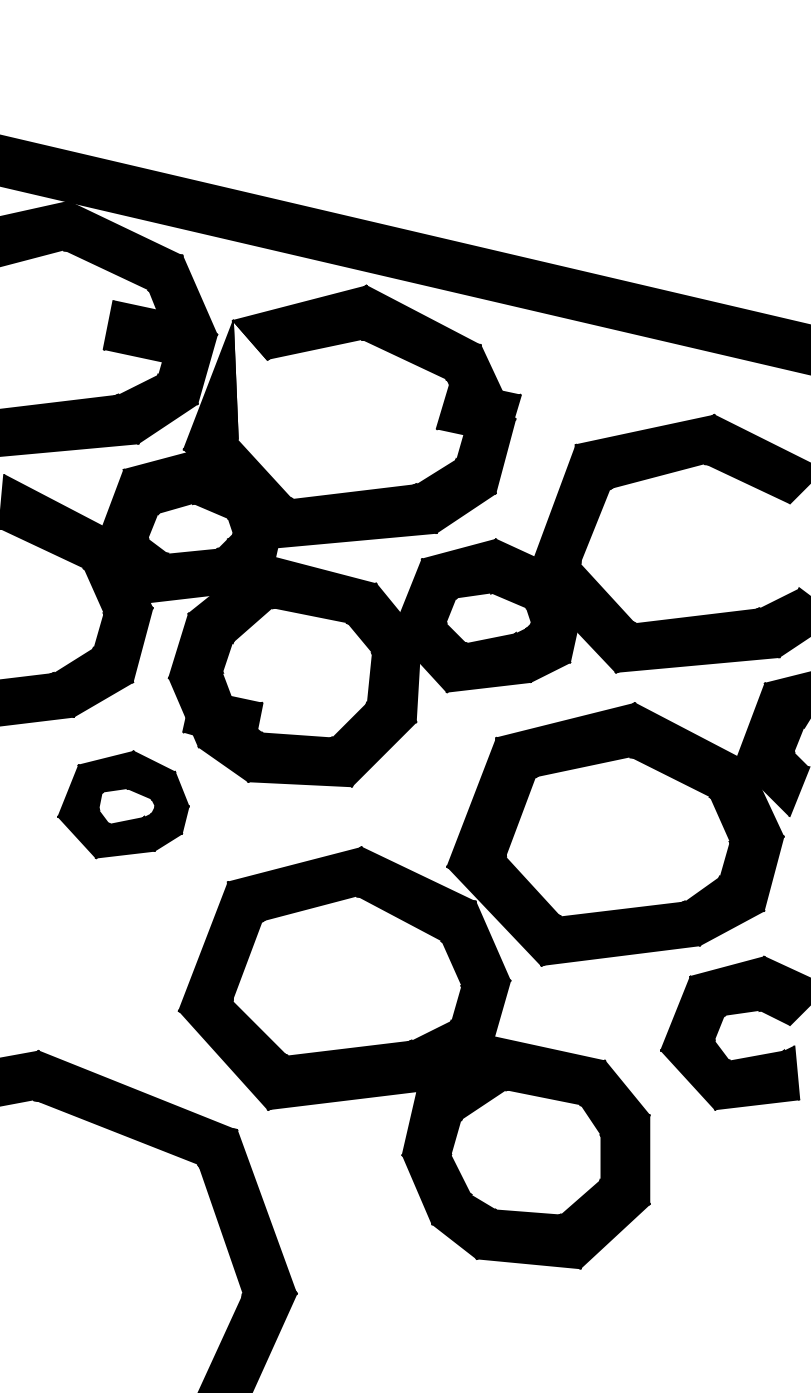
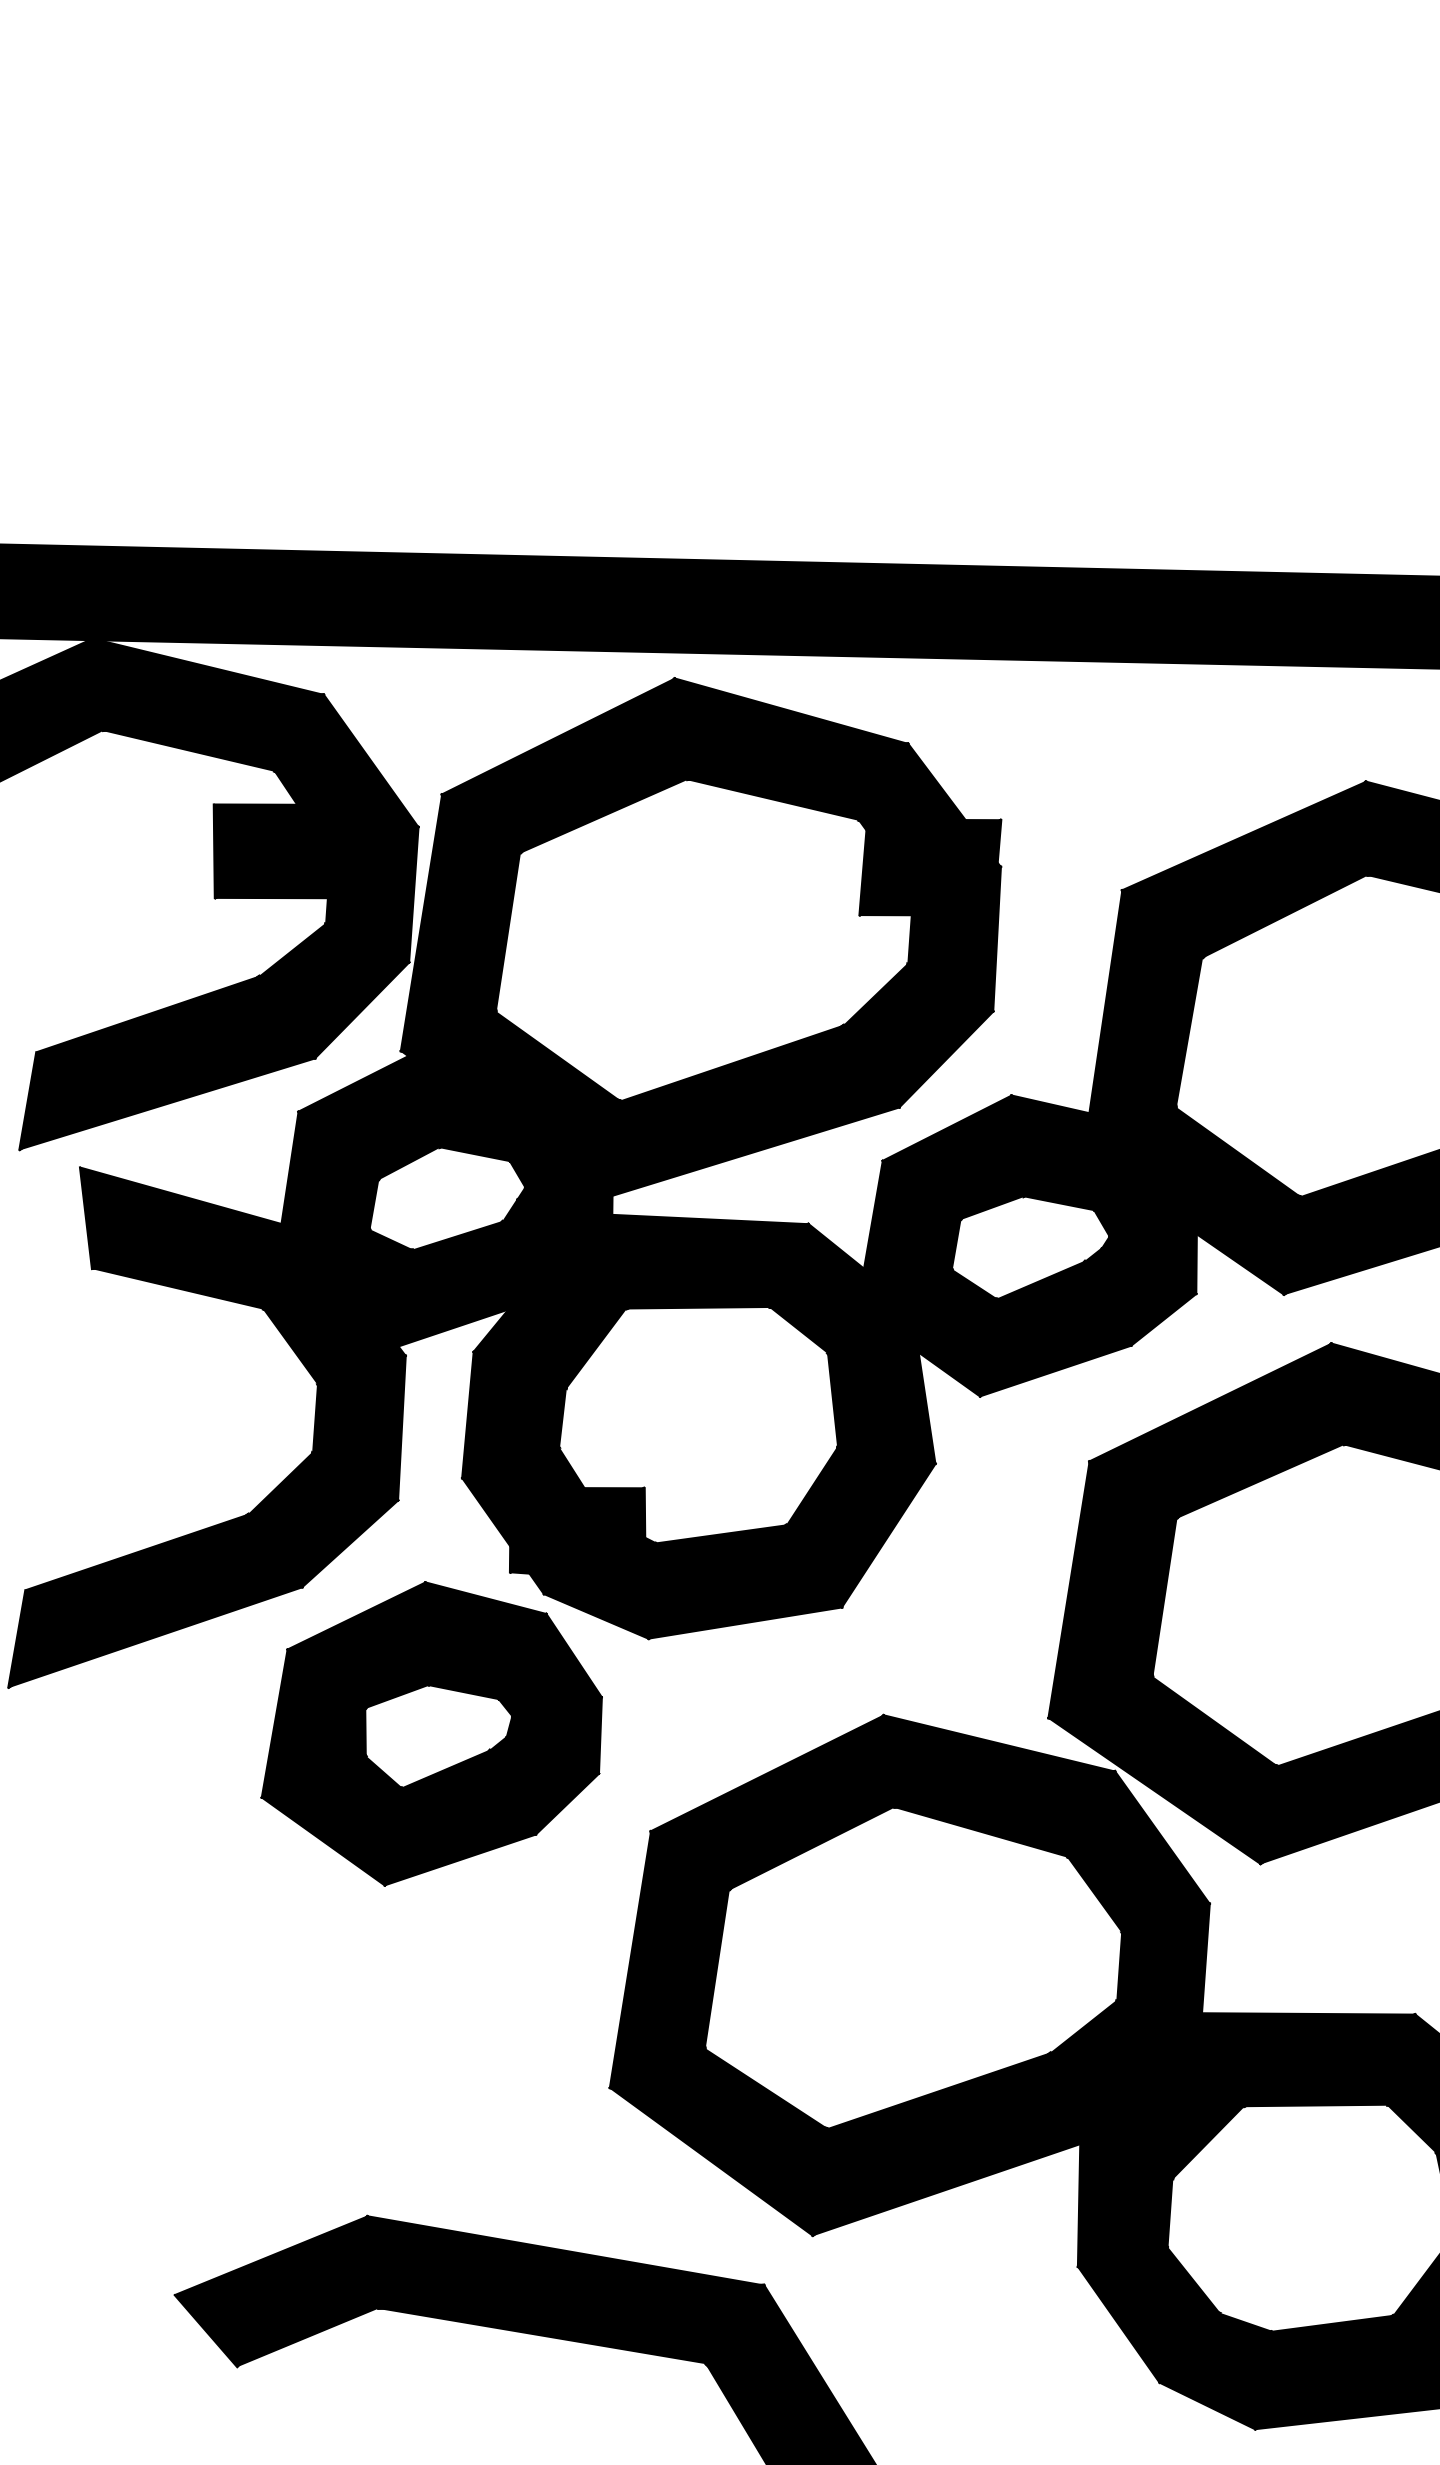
fill: (249, 379) -> (495, 896), added
part: (123, 804) -> (427, 1729), size x1.43

